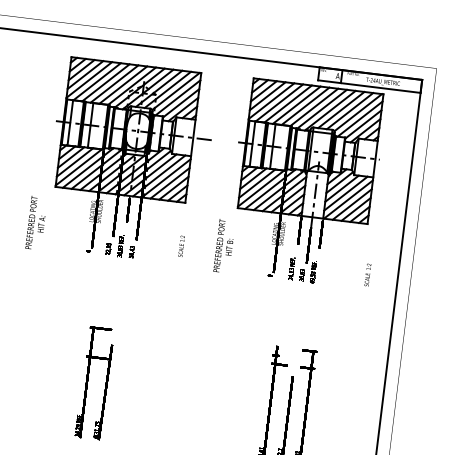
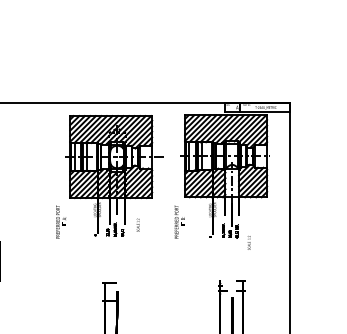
text: (180, 244) -> (137, 224), moved
text: (366, 274) -> (248, 242), moved

